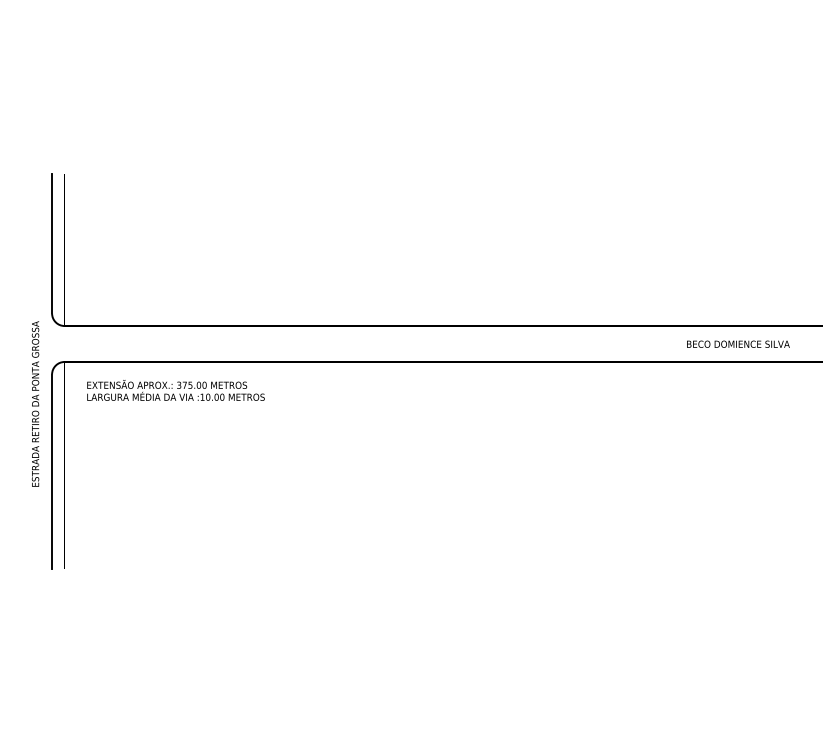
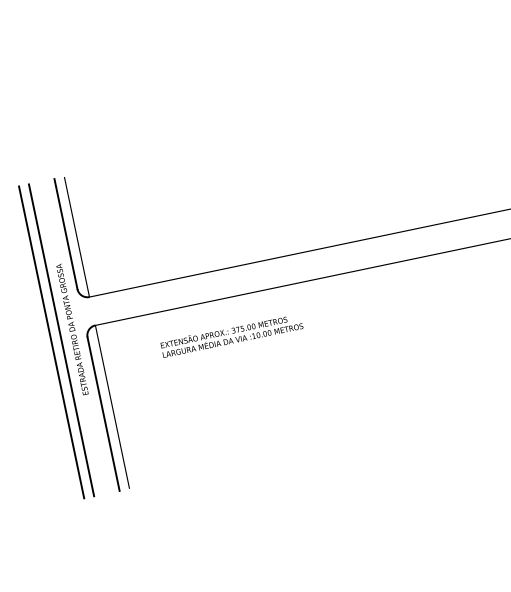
line: (7, 371) -> (51, 342), added
line: (19, 371) -> (61, 340), added
text: (175, 390) -> (231, 335), moved
text: (35, 403) -> (72, 329), moved

